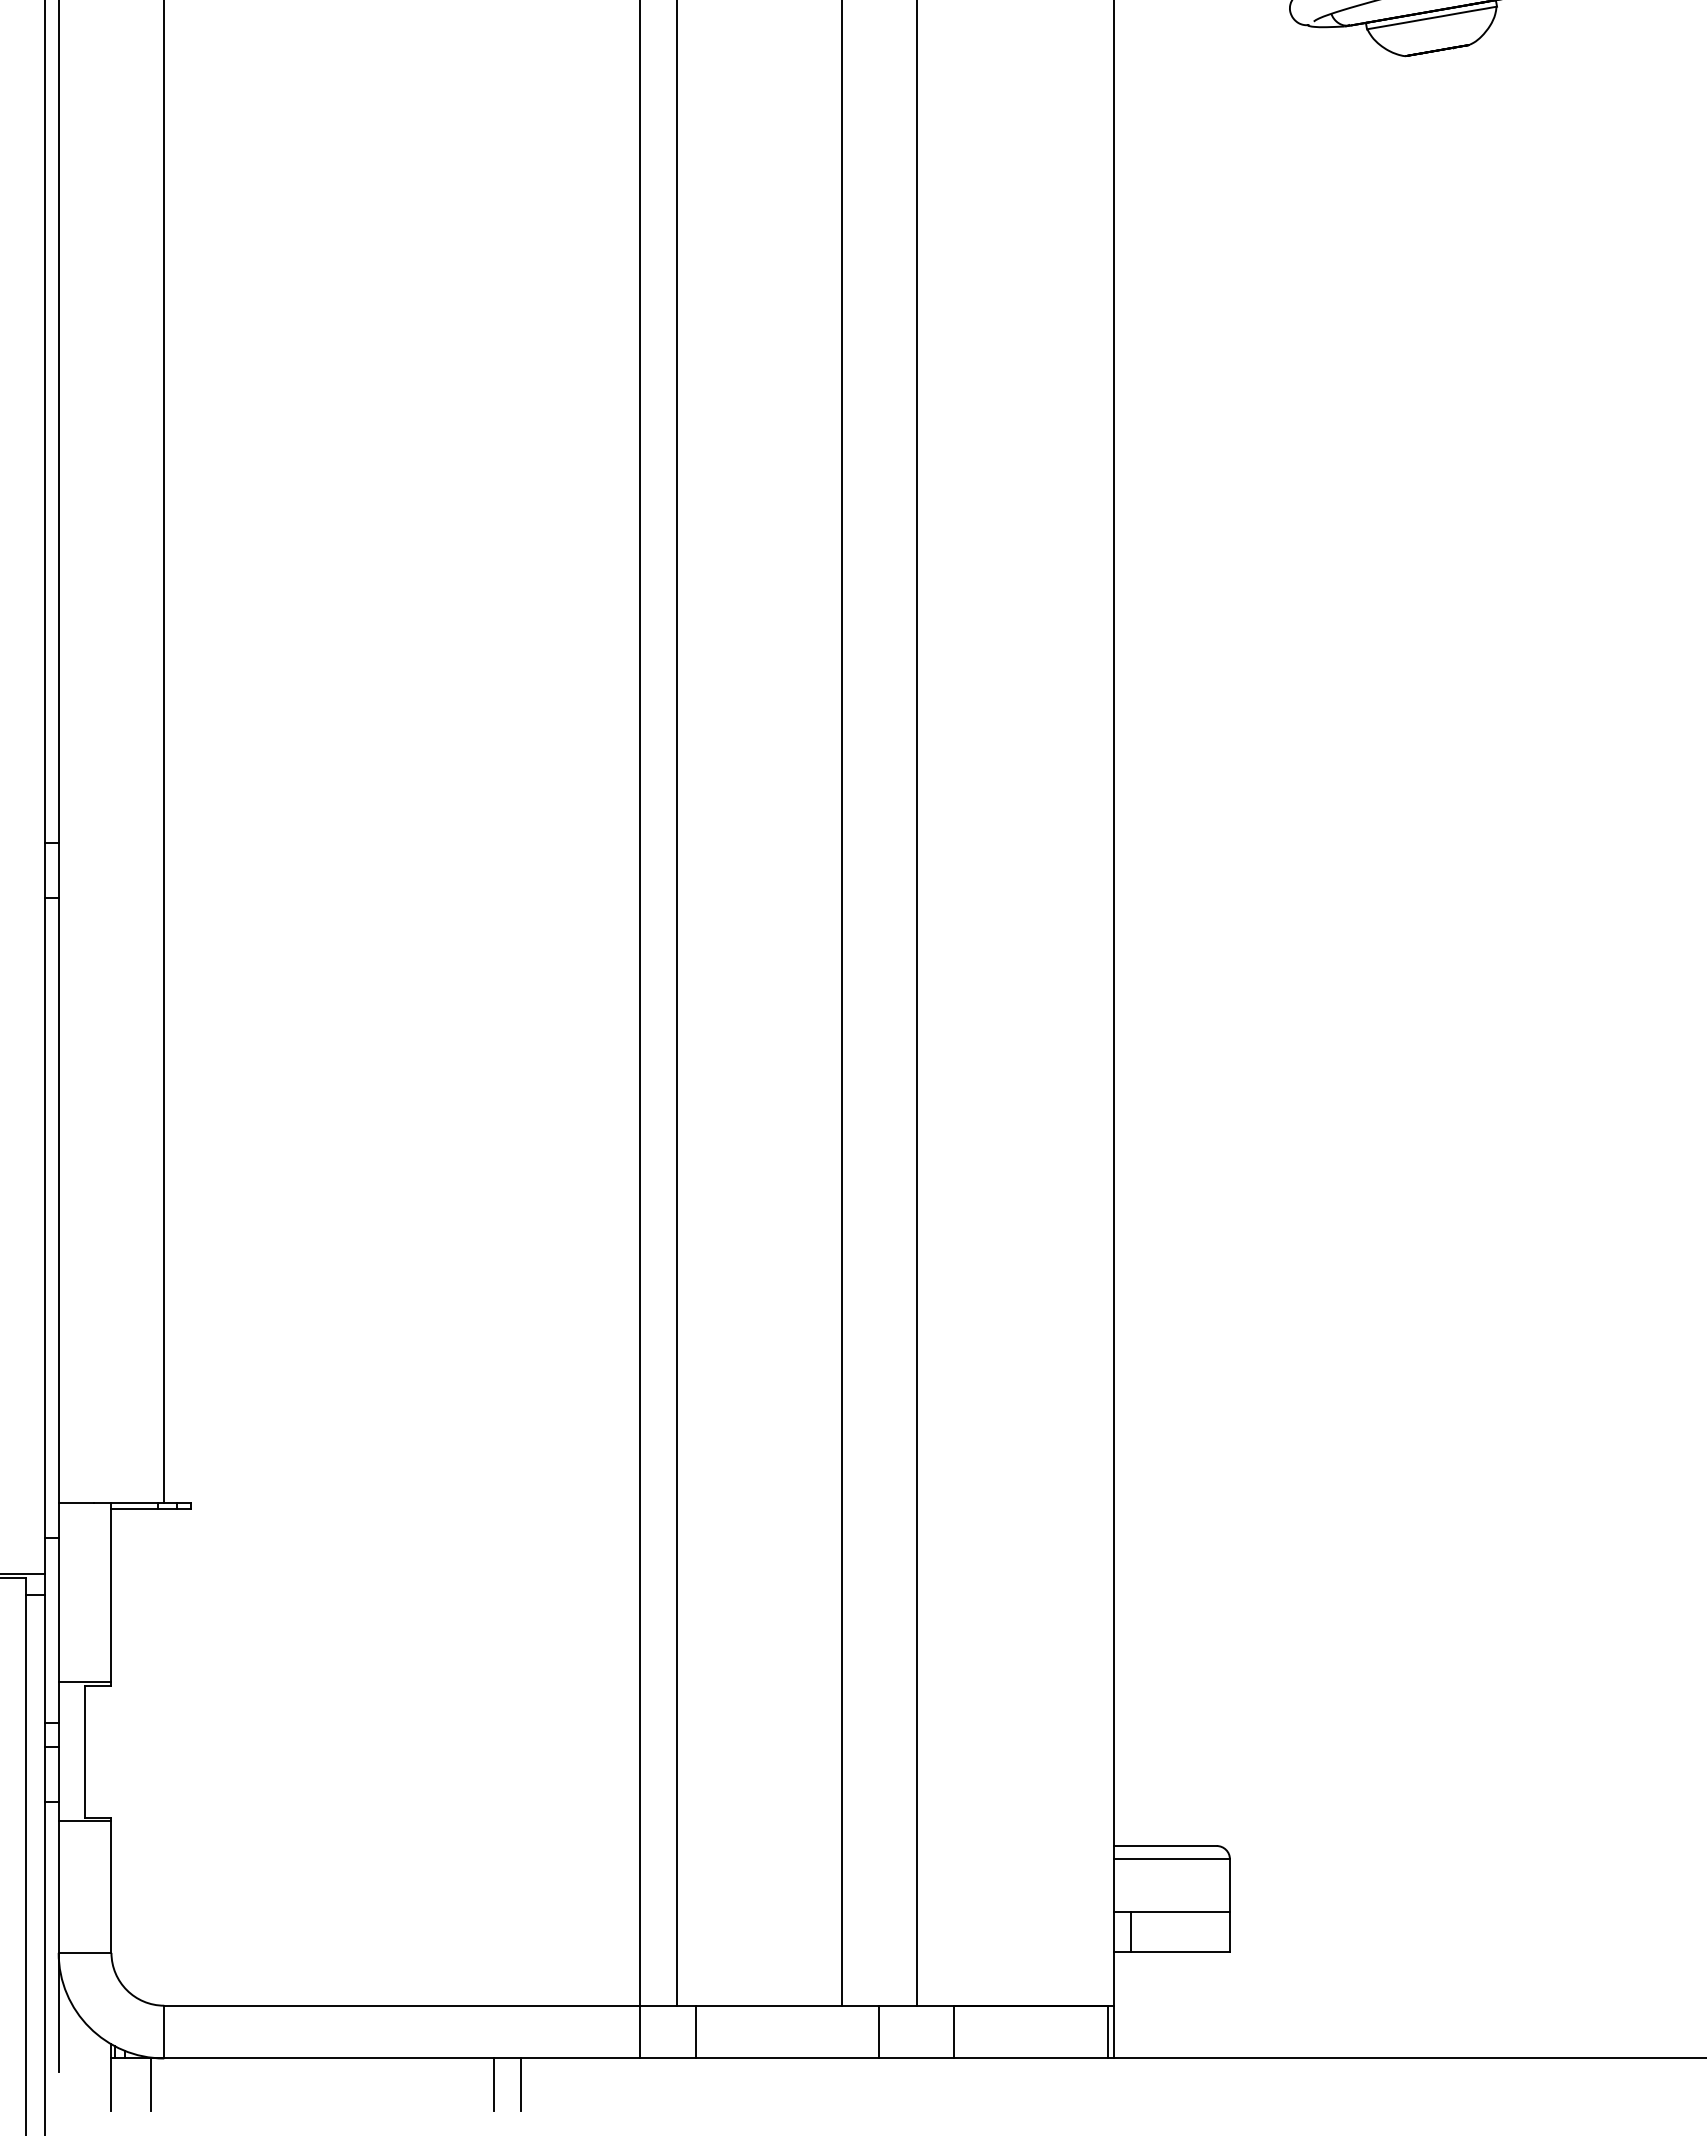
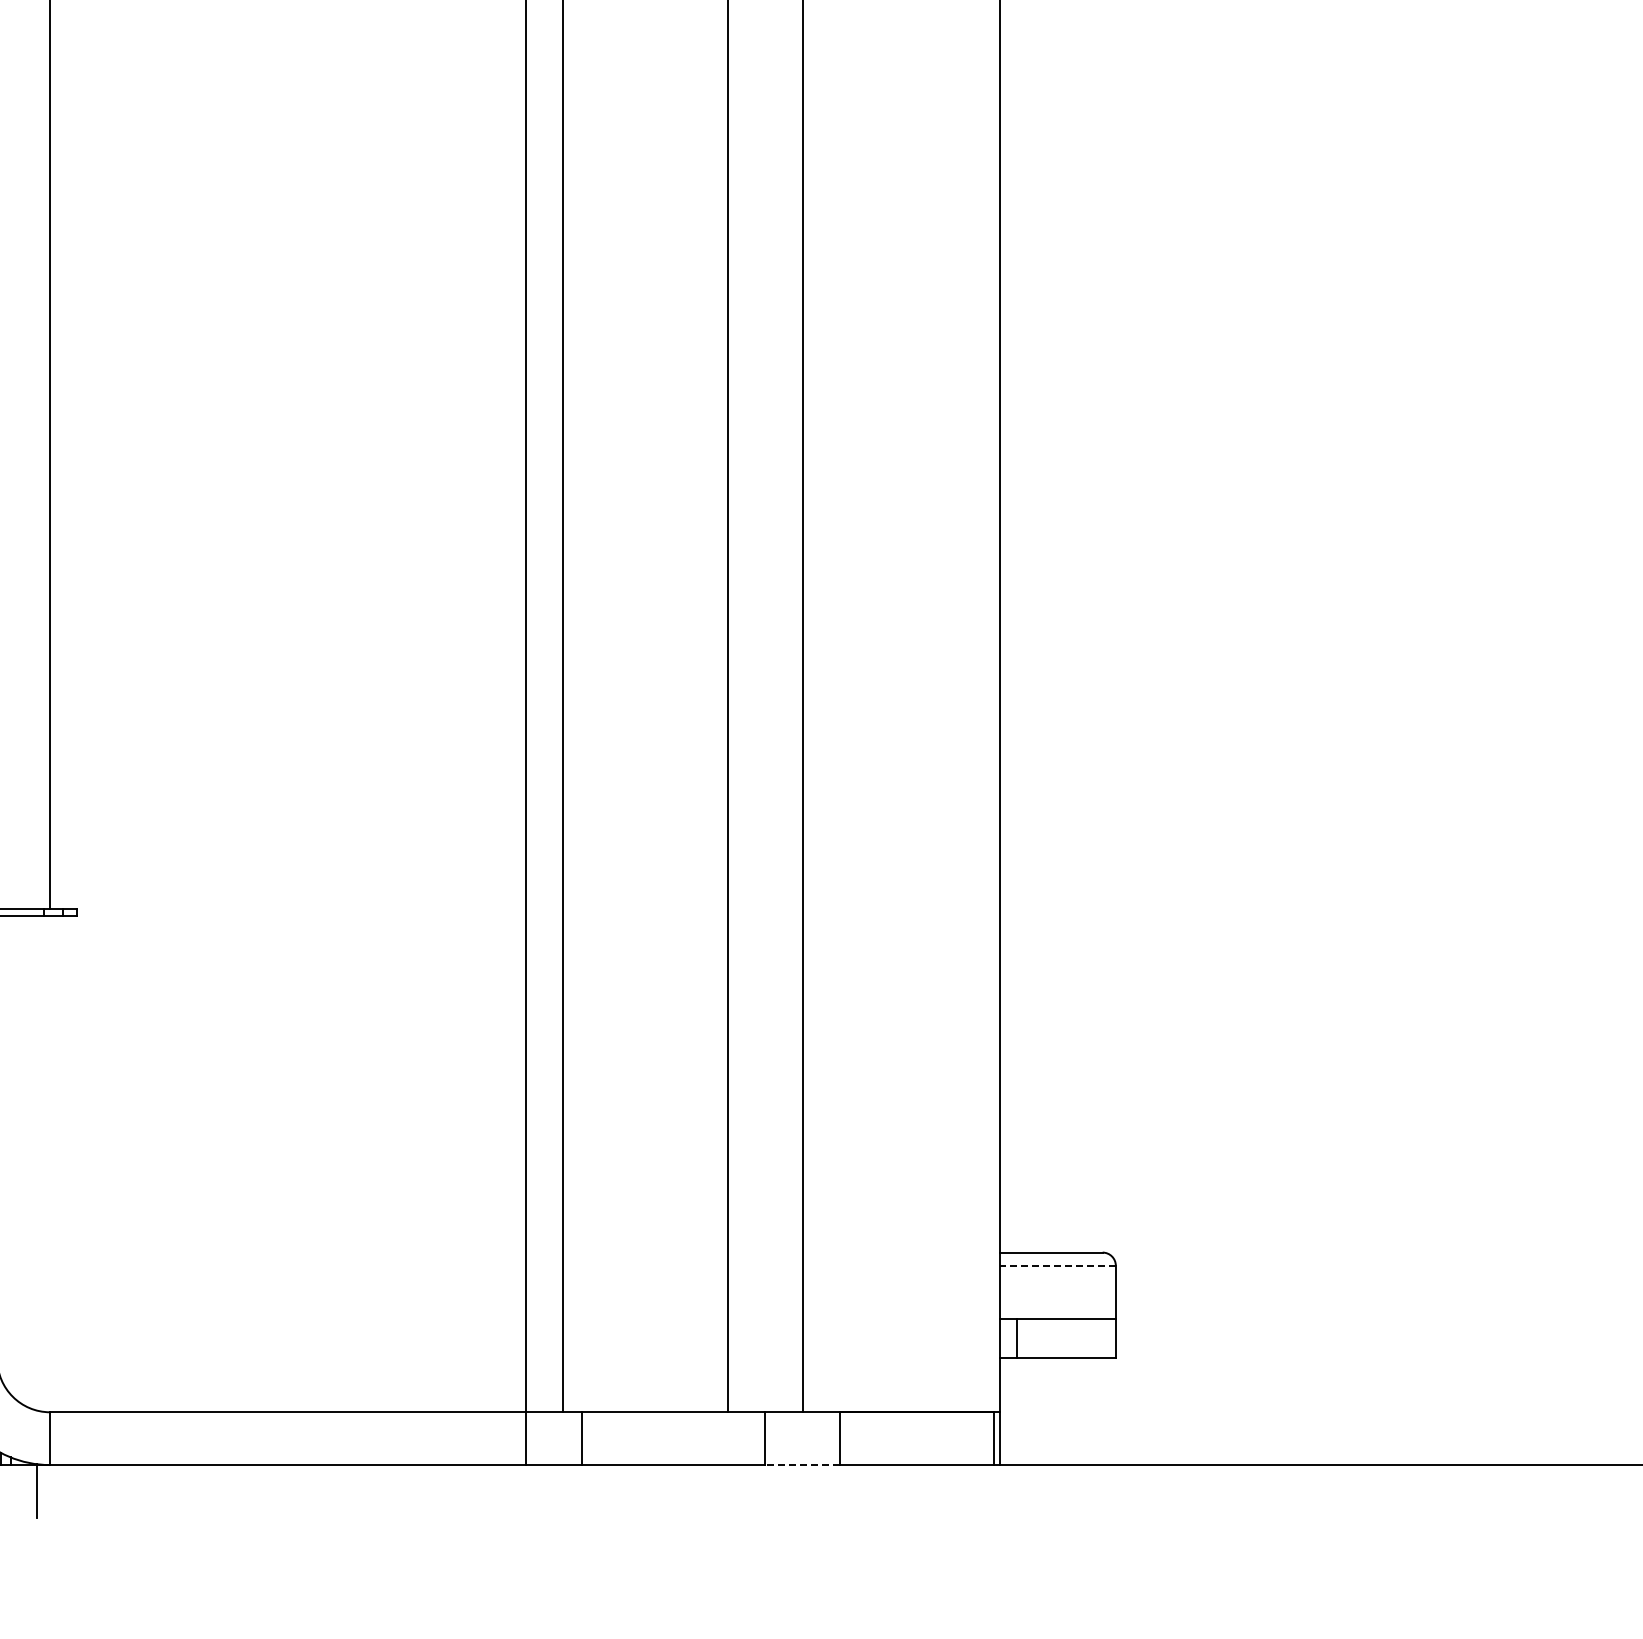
line: (1172, 1859) -> (1058, 1266), solid -> dashed
line: (916, 2058) -> (802, 1465), solid -> dashed
line: (494, 2084) -> (380, 1491), removed
line: (520, 2084) -> (406, 1491), removed

